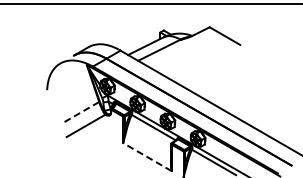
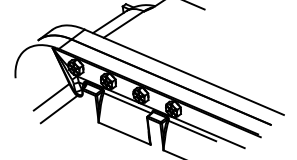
line: (80, 112) -> (51, 96), dashed -> solid
line: (147, 157) -> (124, 134), dashed -> solid

